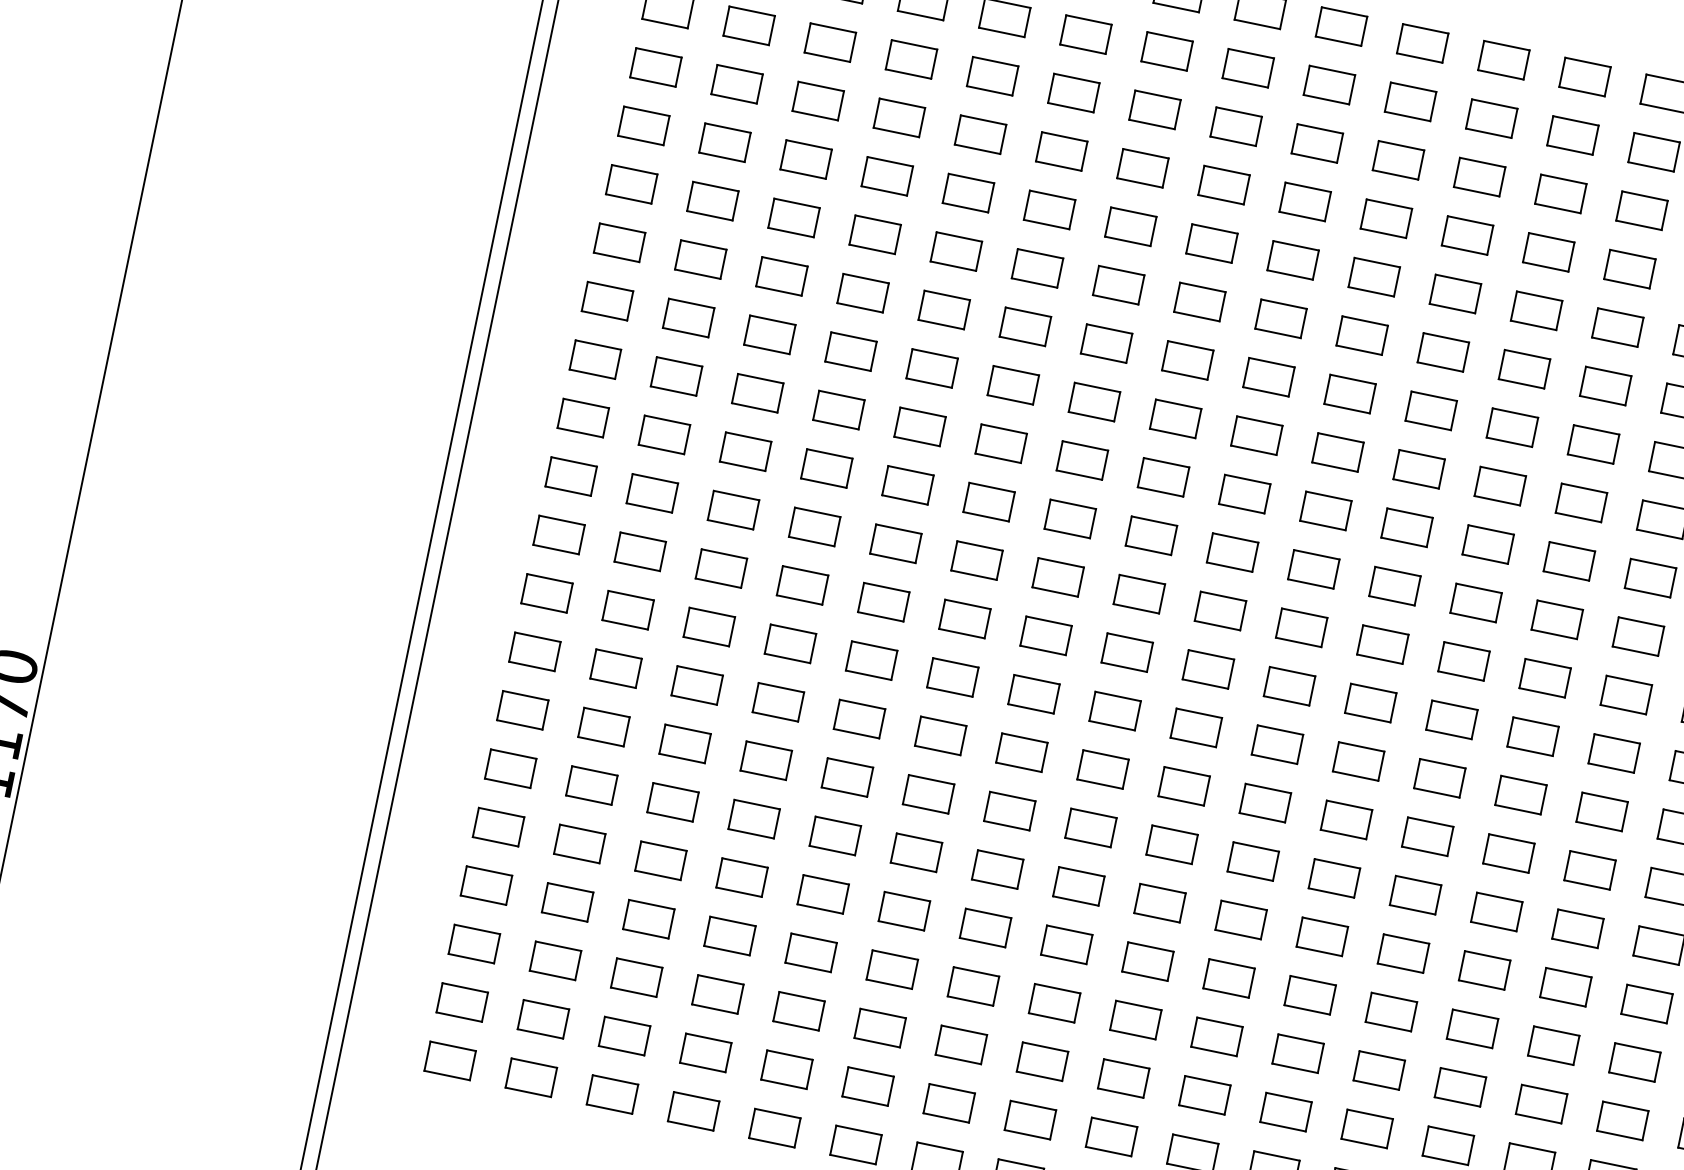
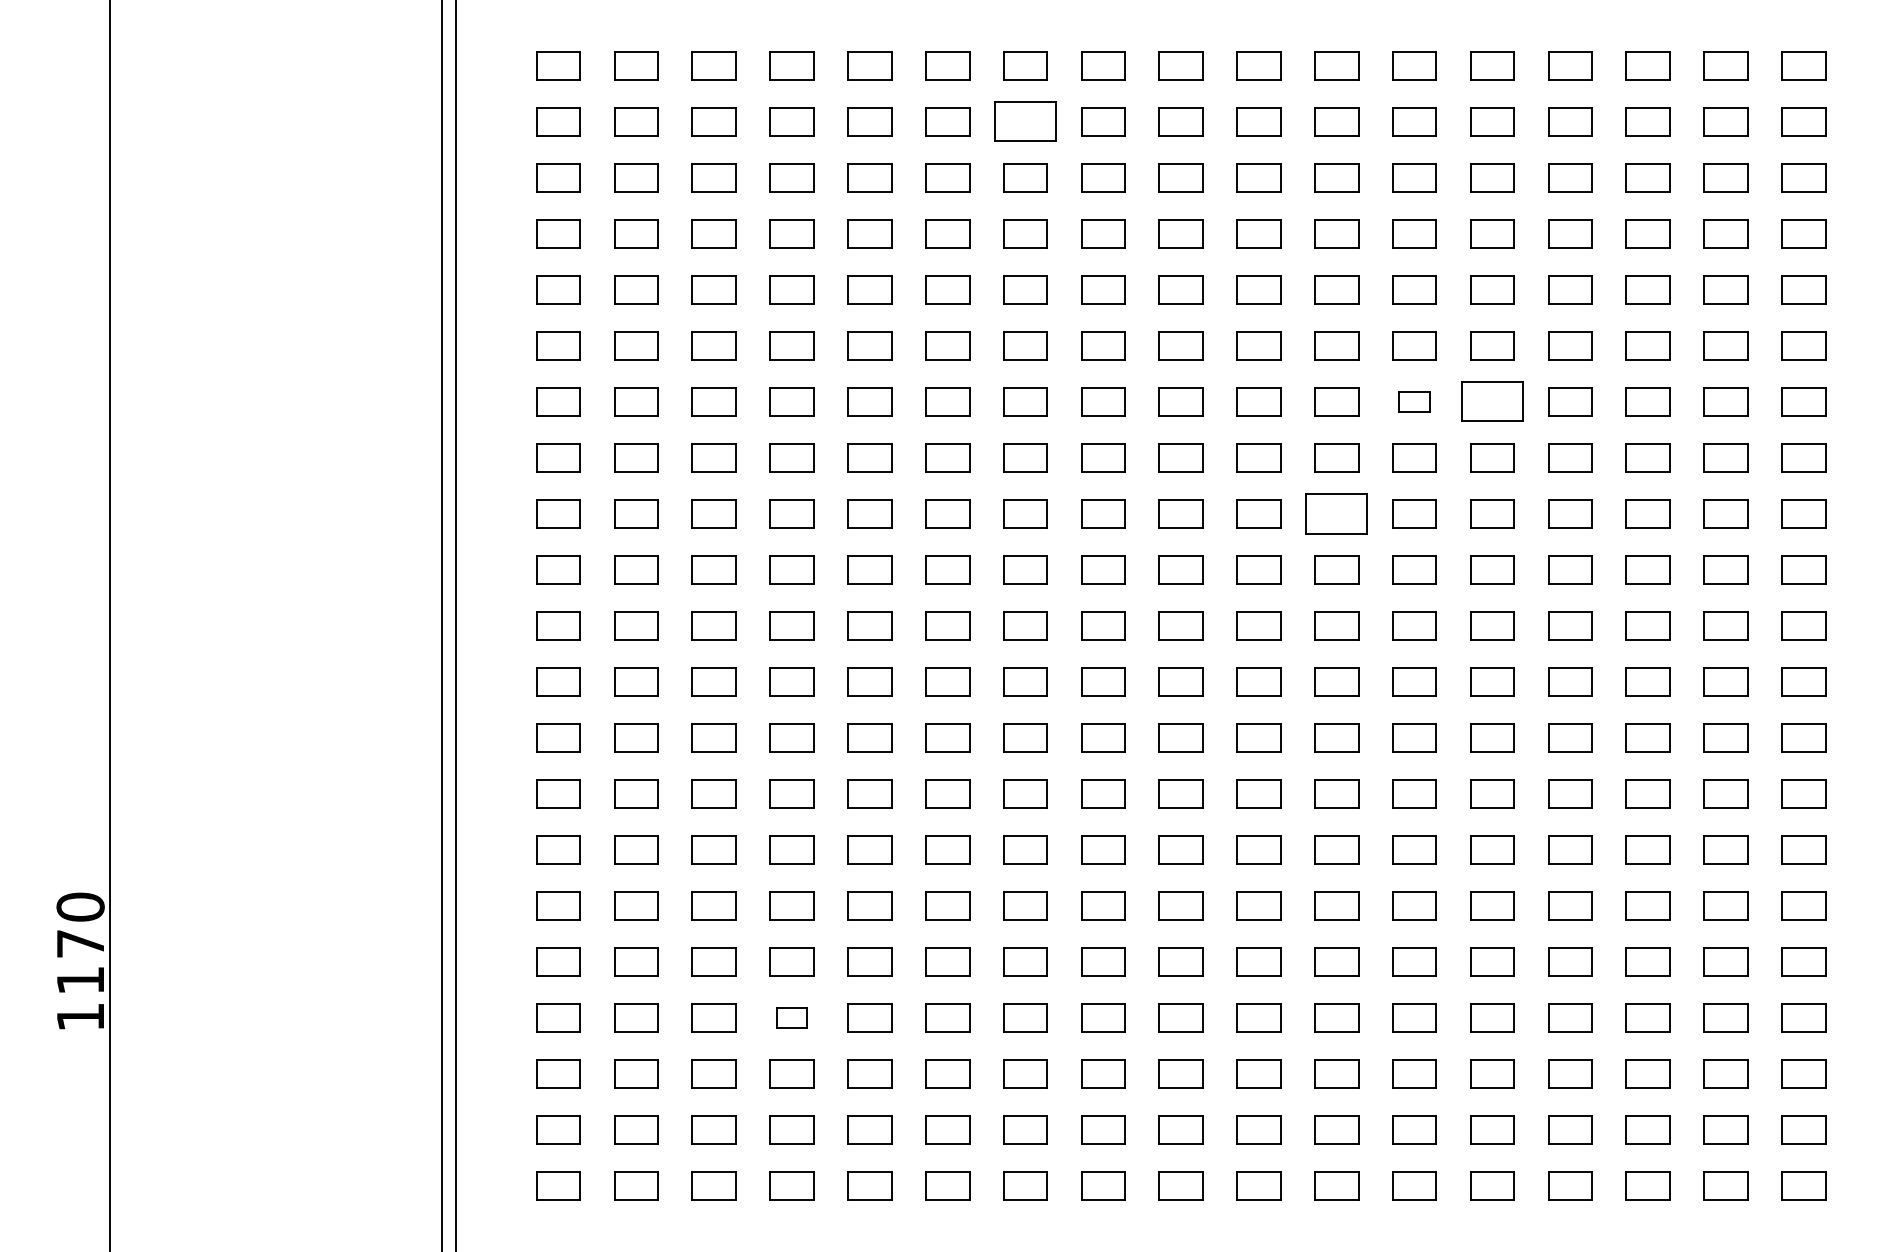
part: (1167, 51) -> (1025, 121), size x1.4
part: (1512, 427) -> (1414, 401), size x0.7
part: (1593, 444) -> (1492, 401), size x1.4
part: (1406, 527) -> (1336, 513), size x1.4
part: (729, 935) -> (791, 1017), size x0.7

